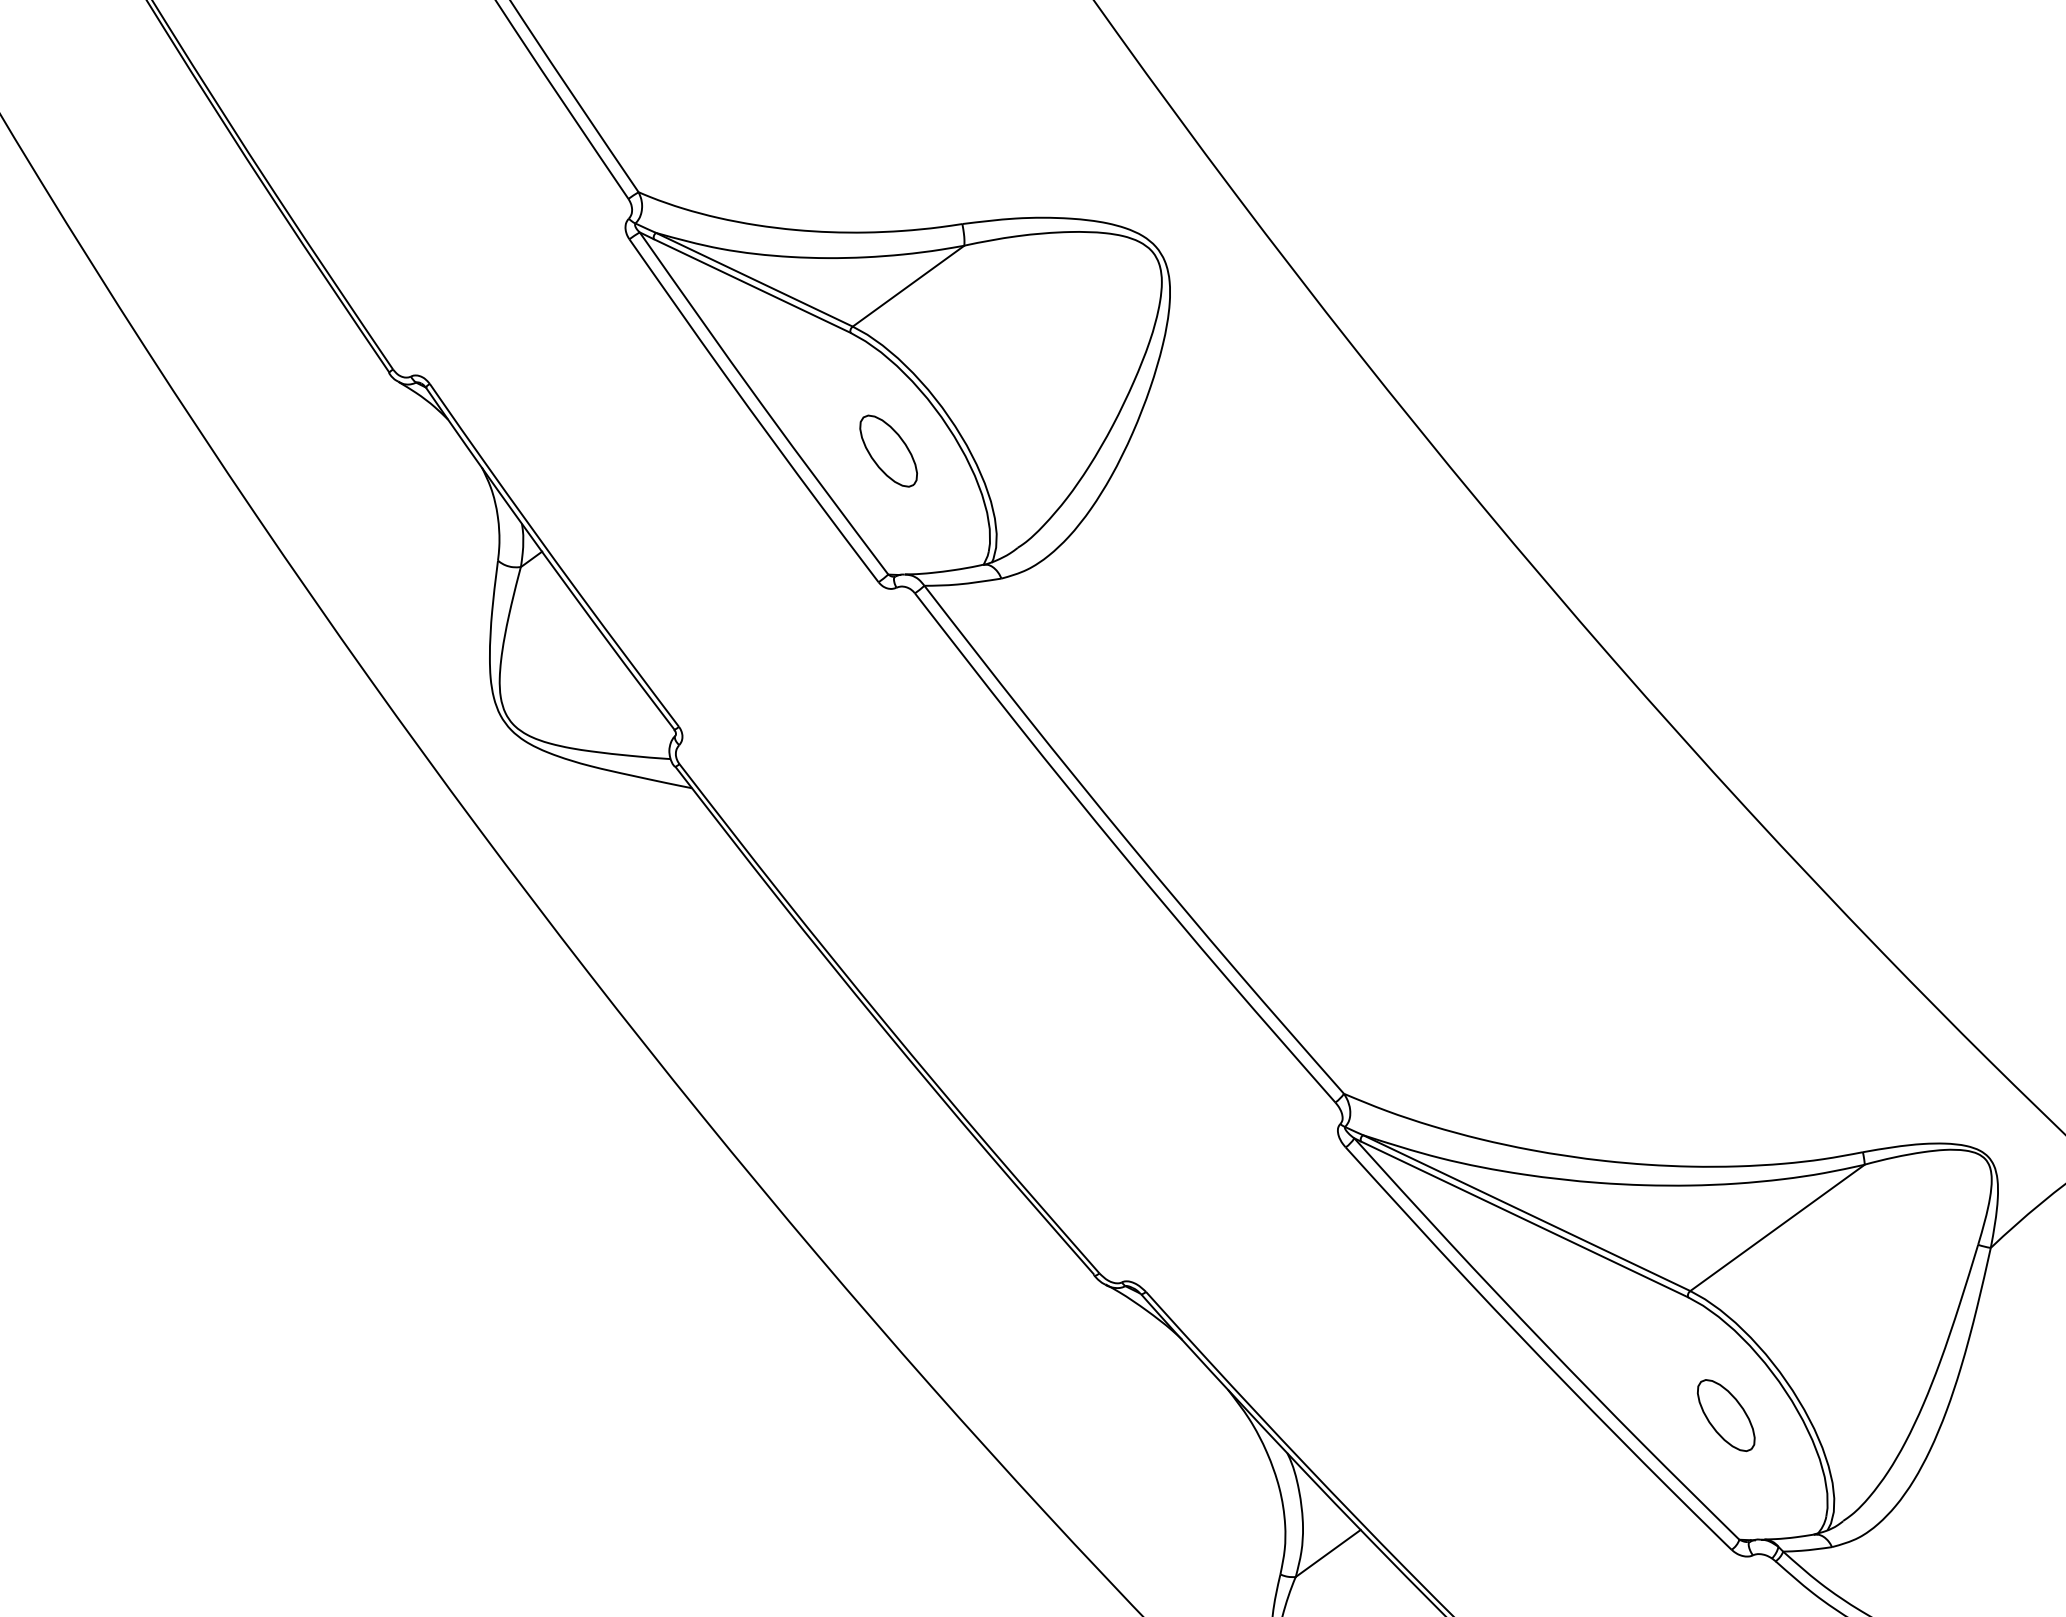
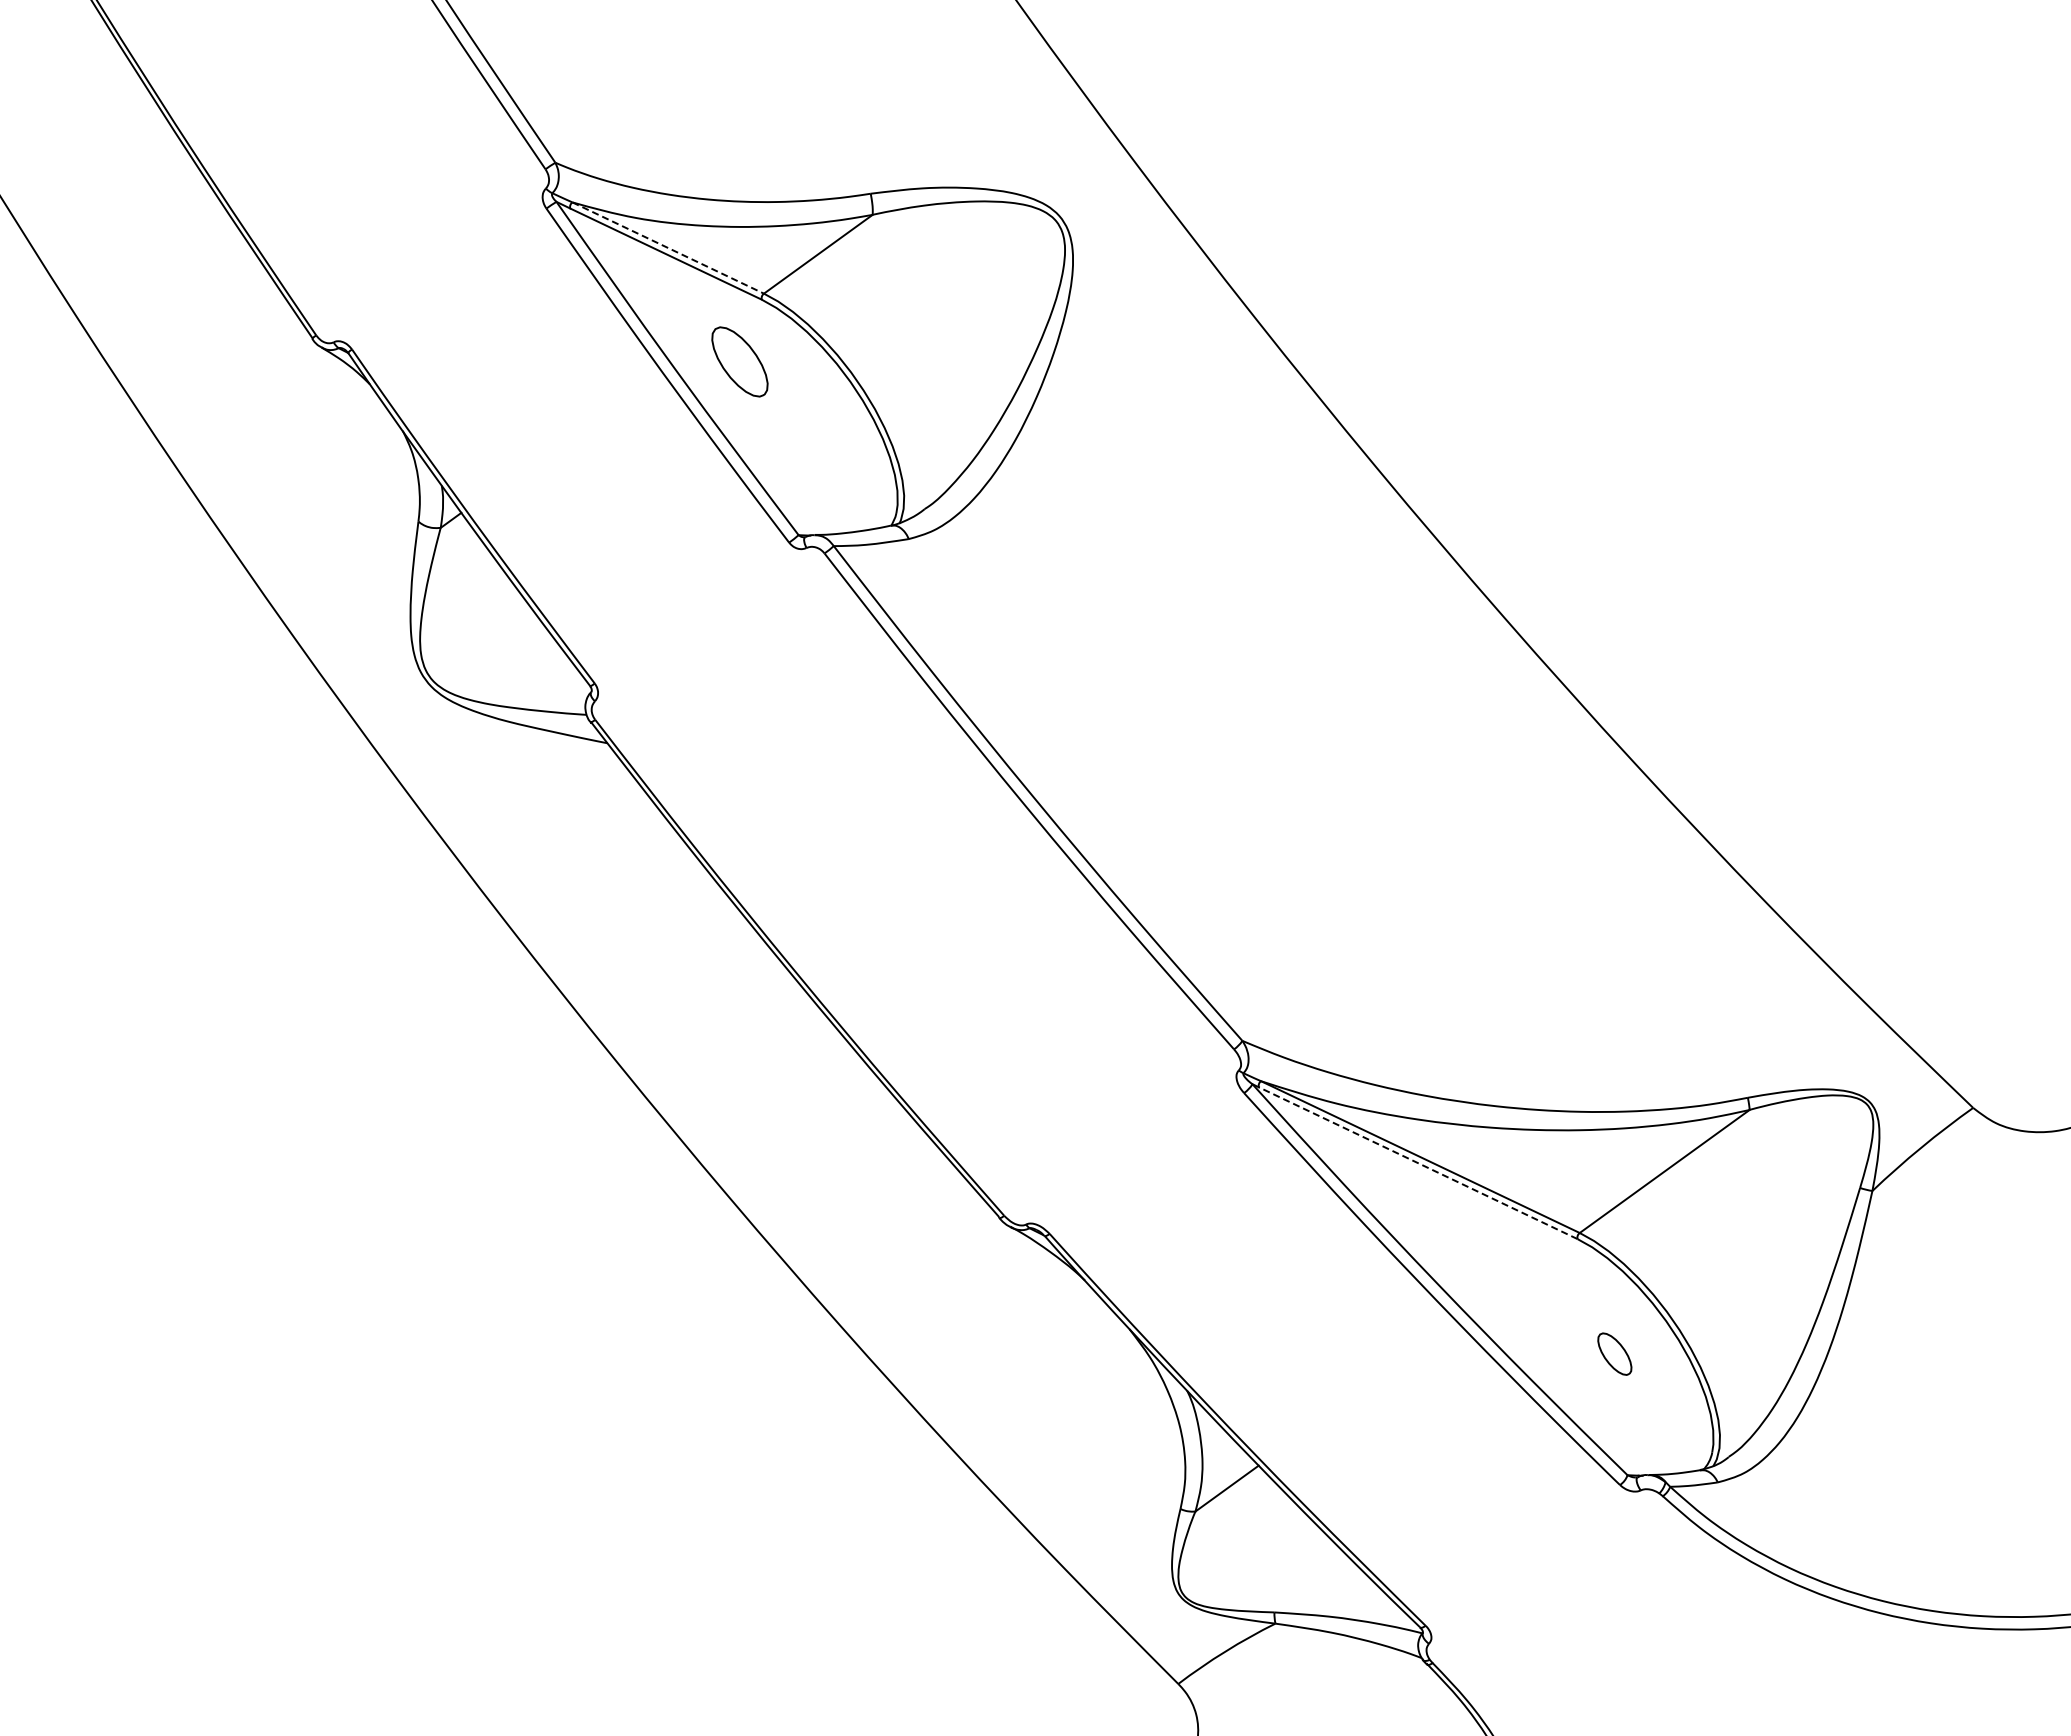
line: (754, 280) -> (668, 248), solid -> dashed
part: (888, 450) -> (739, 361), moved
line: (1524, 1219) -> (1418, 1163), solid -> dashed
part: (1725, 1414) -> (1614, 1353), size x0.6

